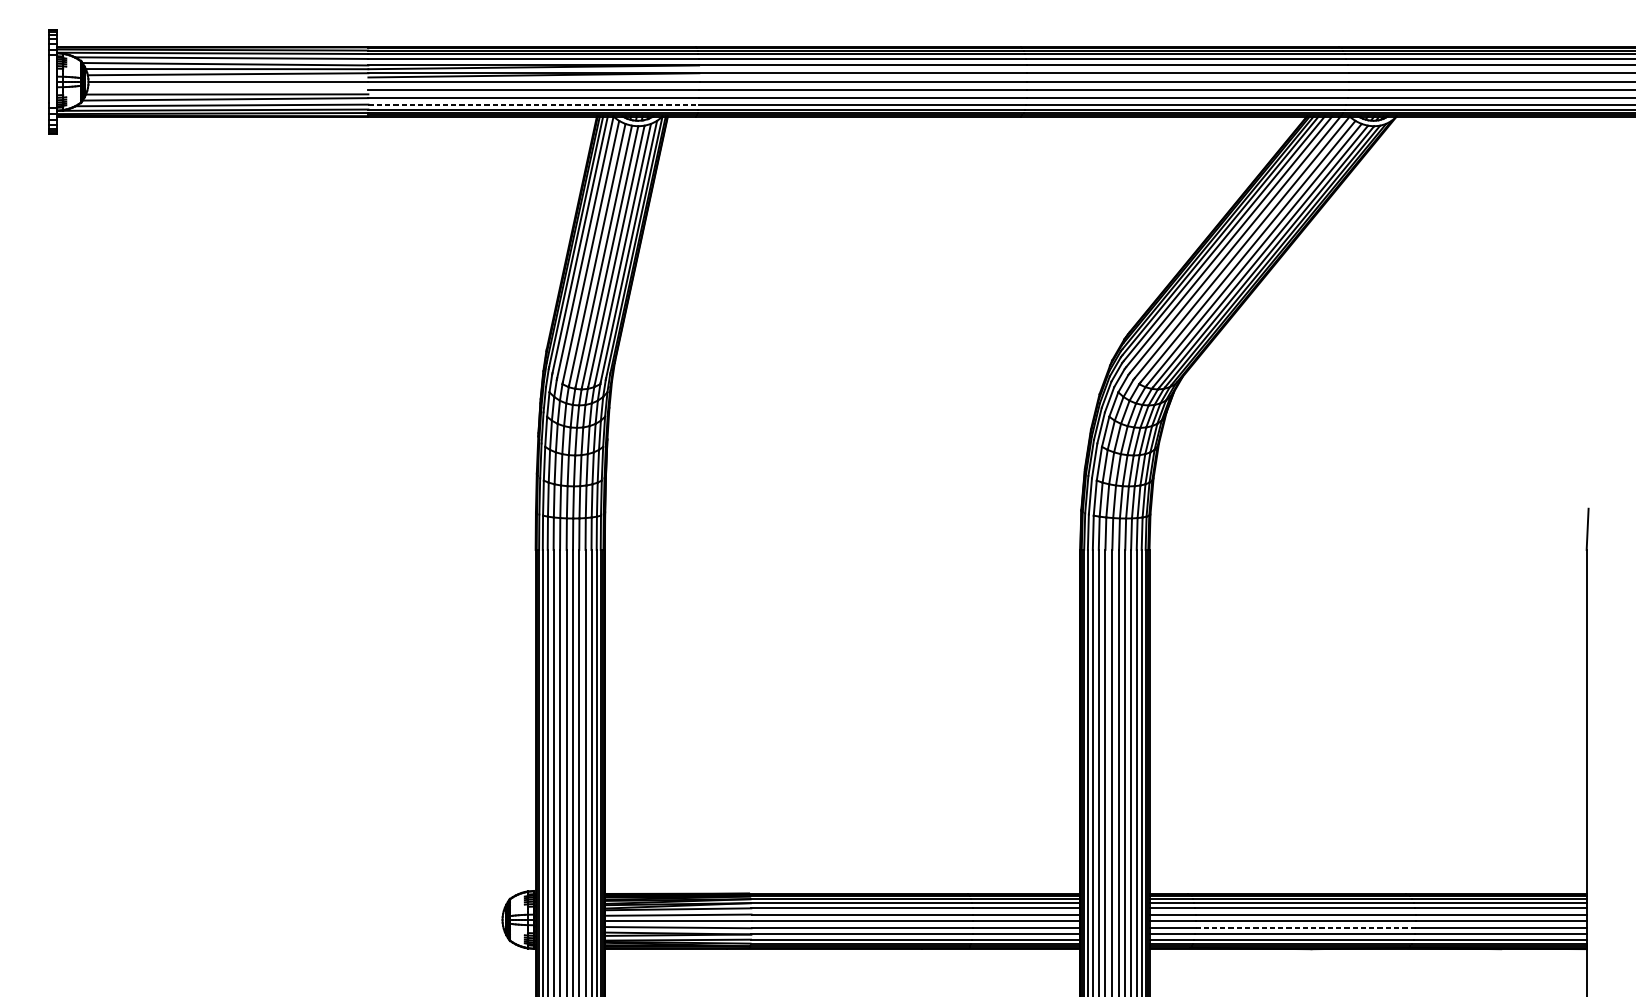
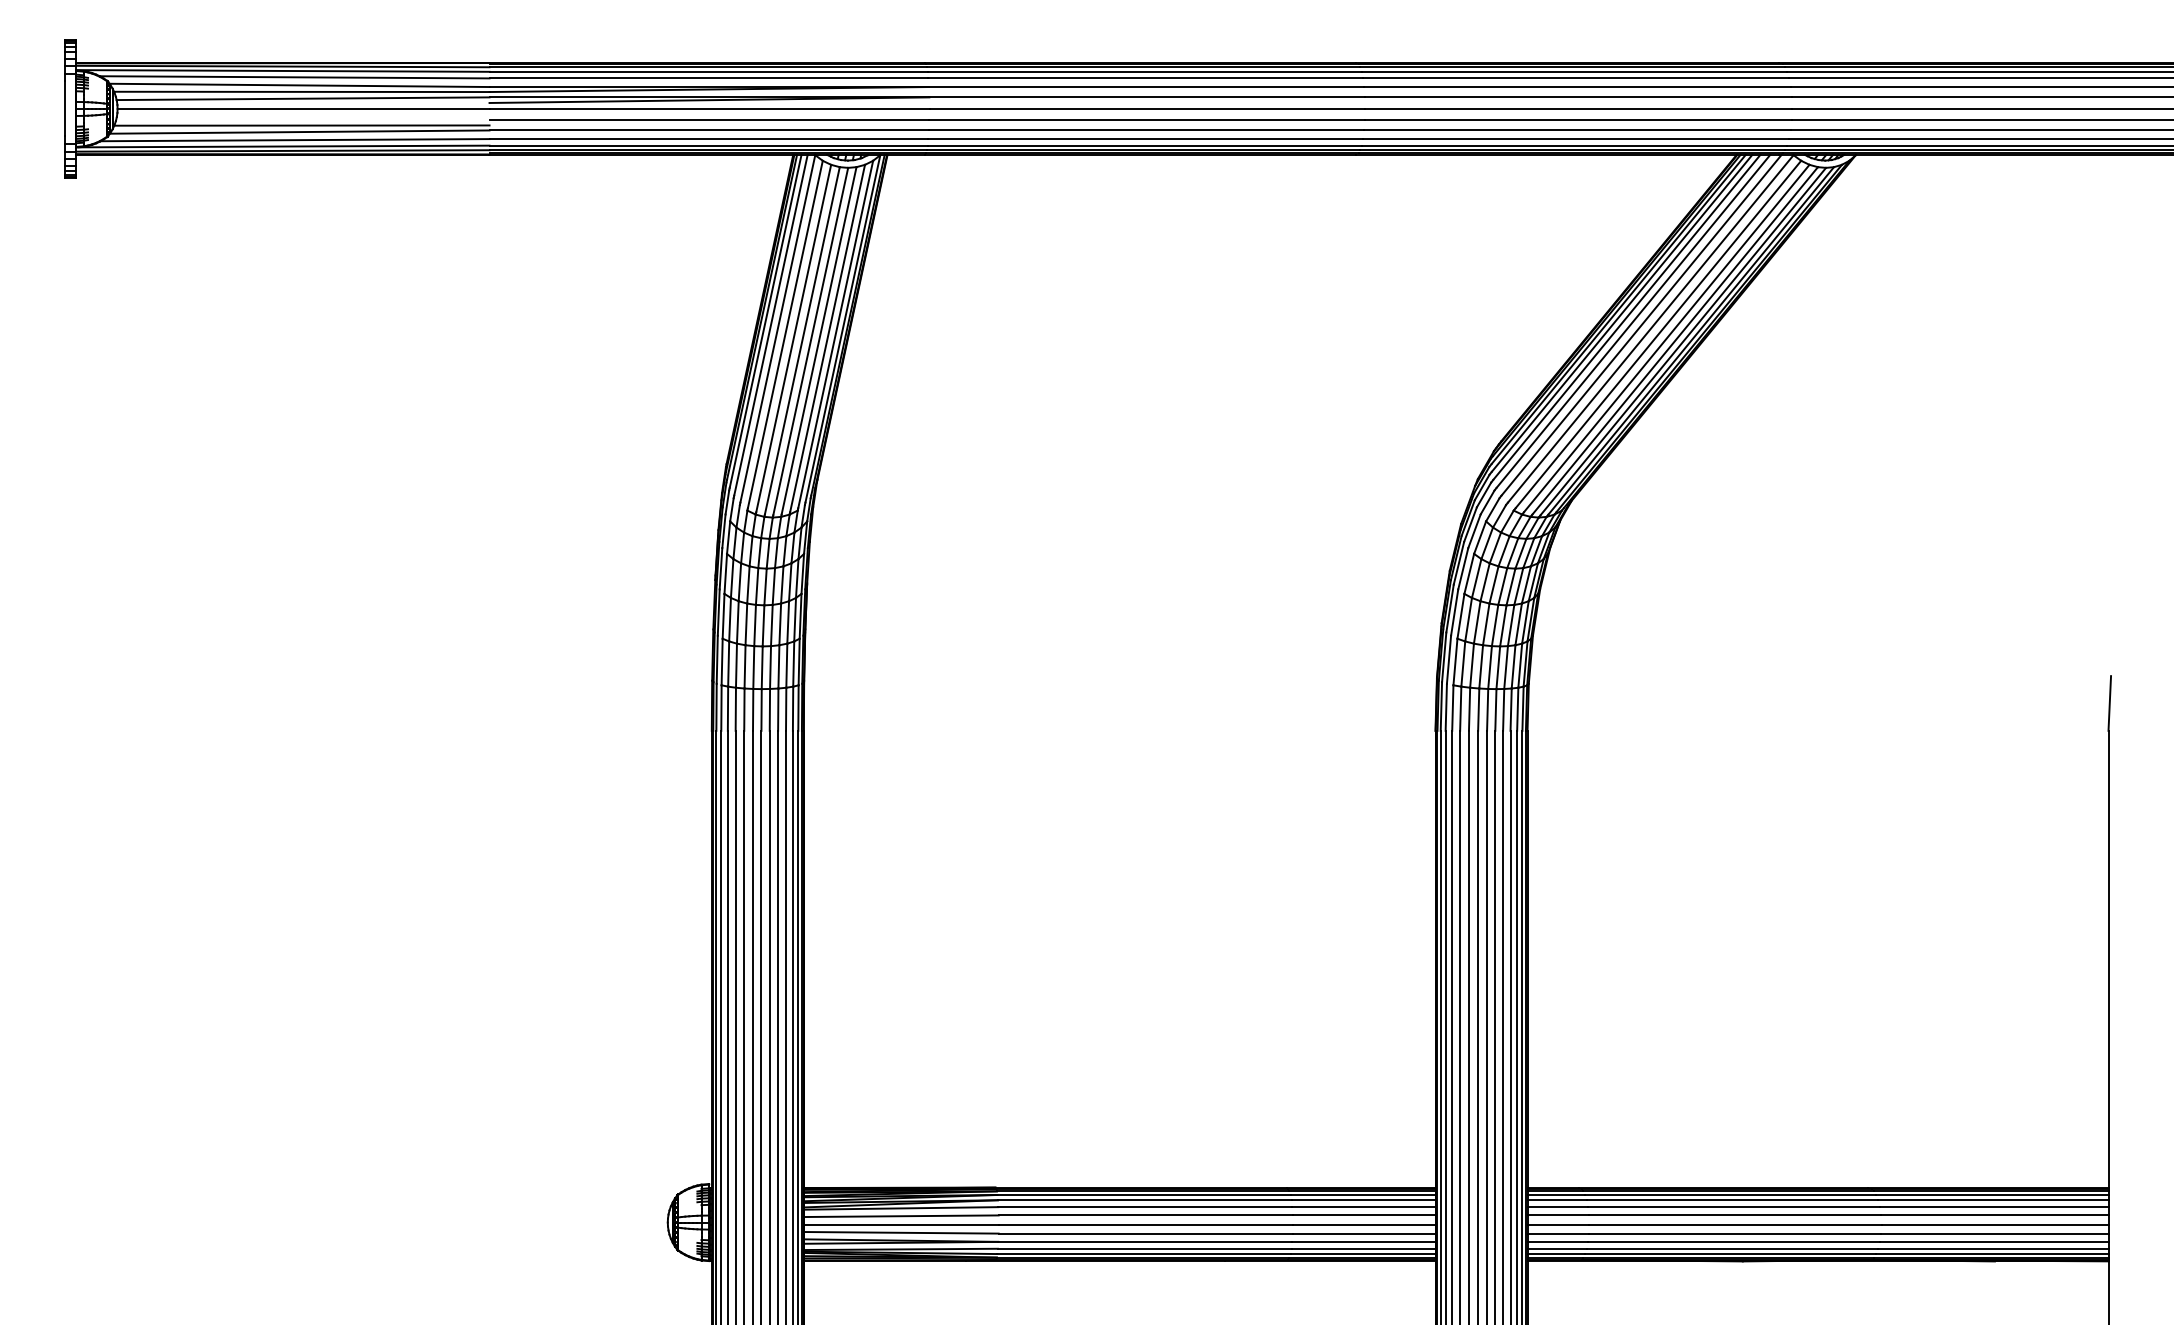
line: (533, 104) -> (709, 139), dashed -> solid
line: (1305, 928) -> (1734, 1233), dashed -> solid

